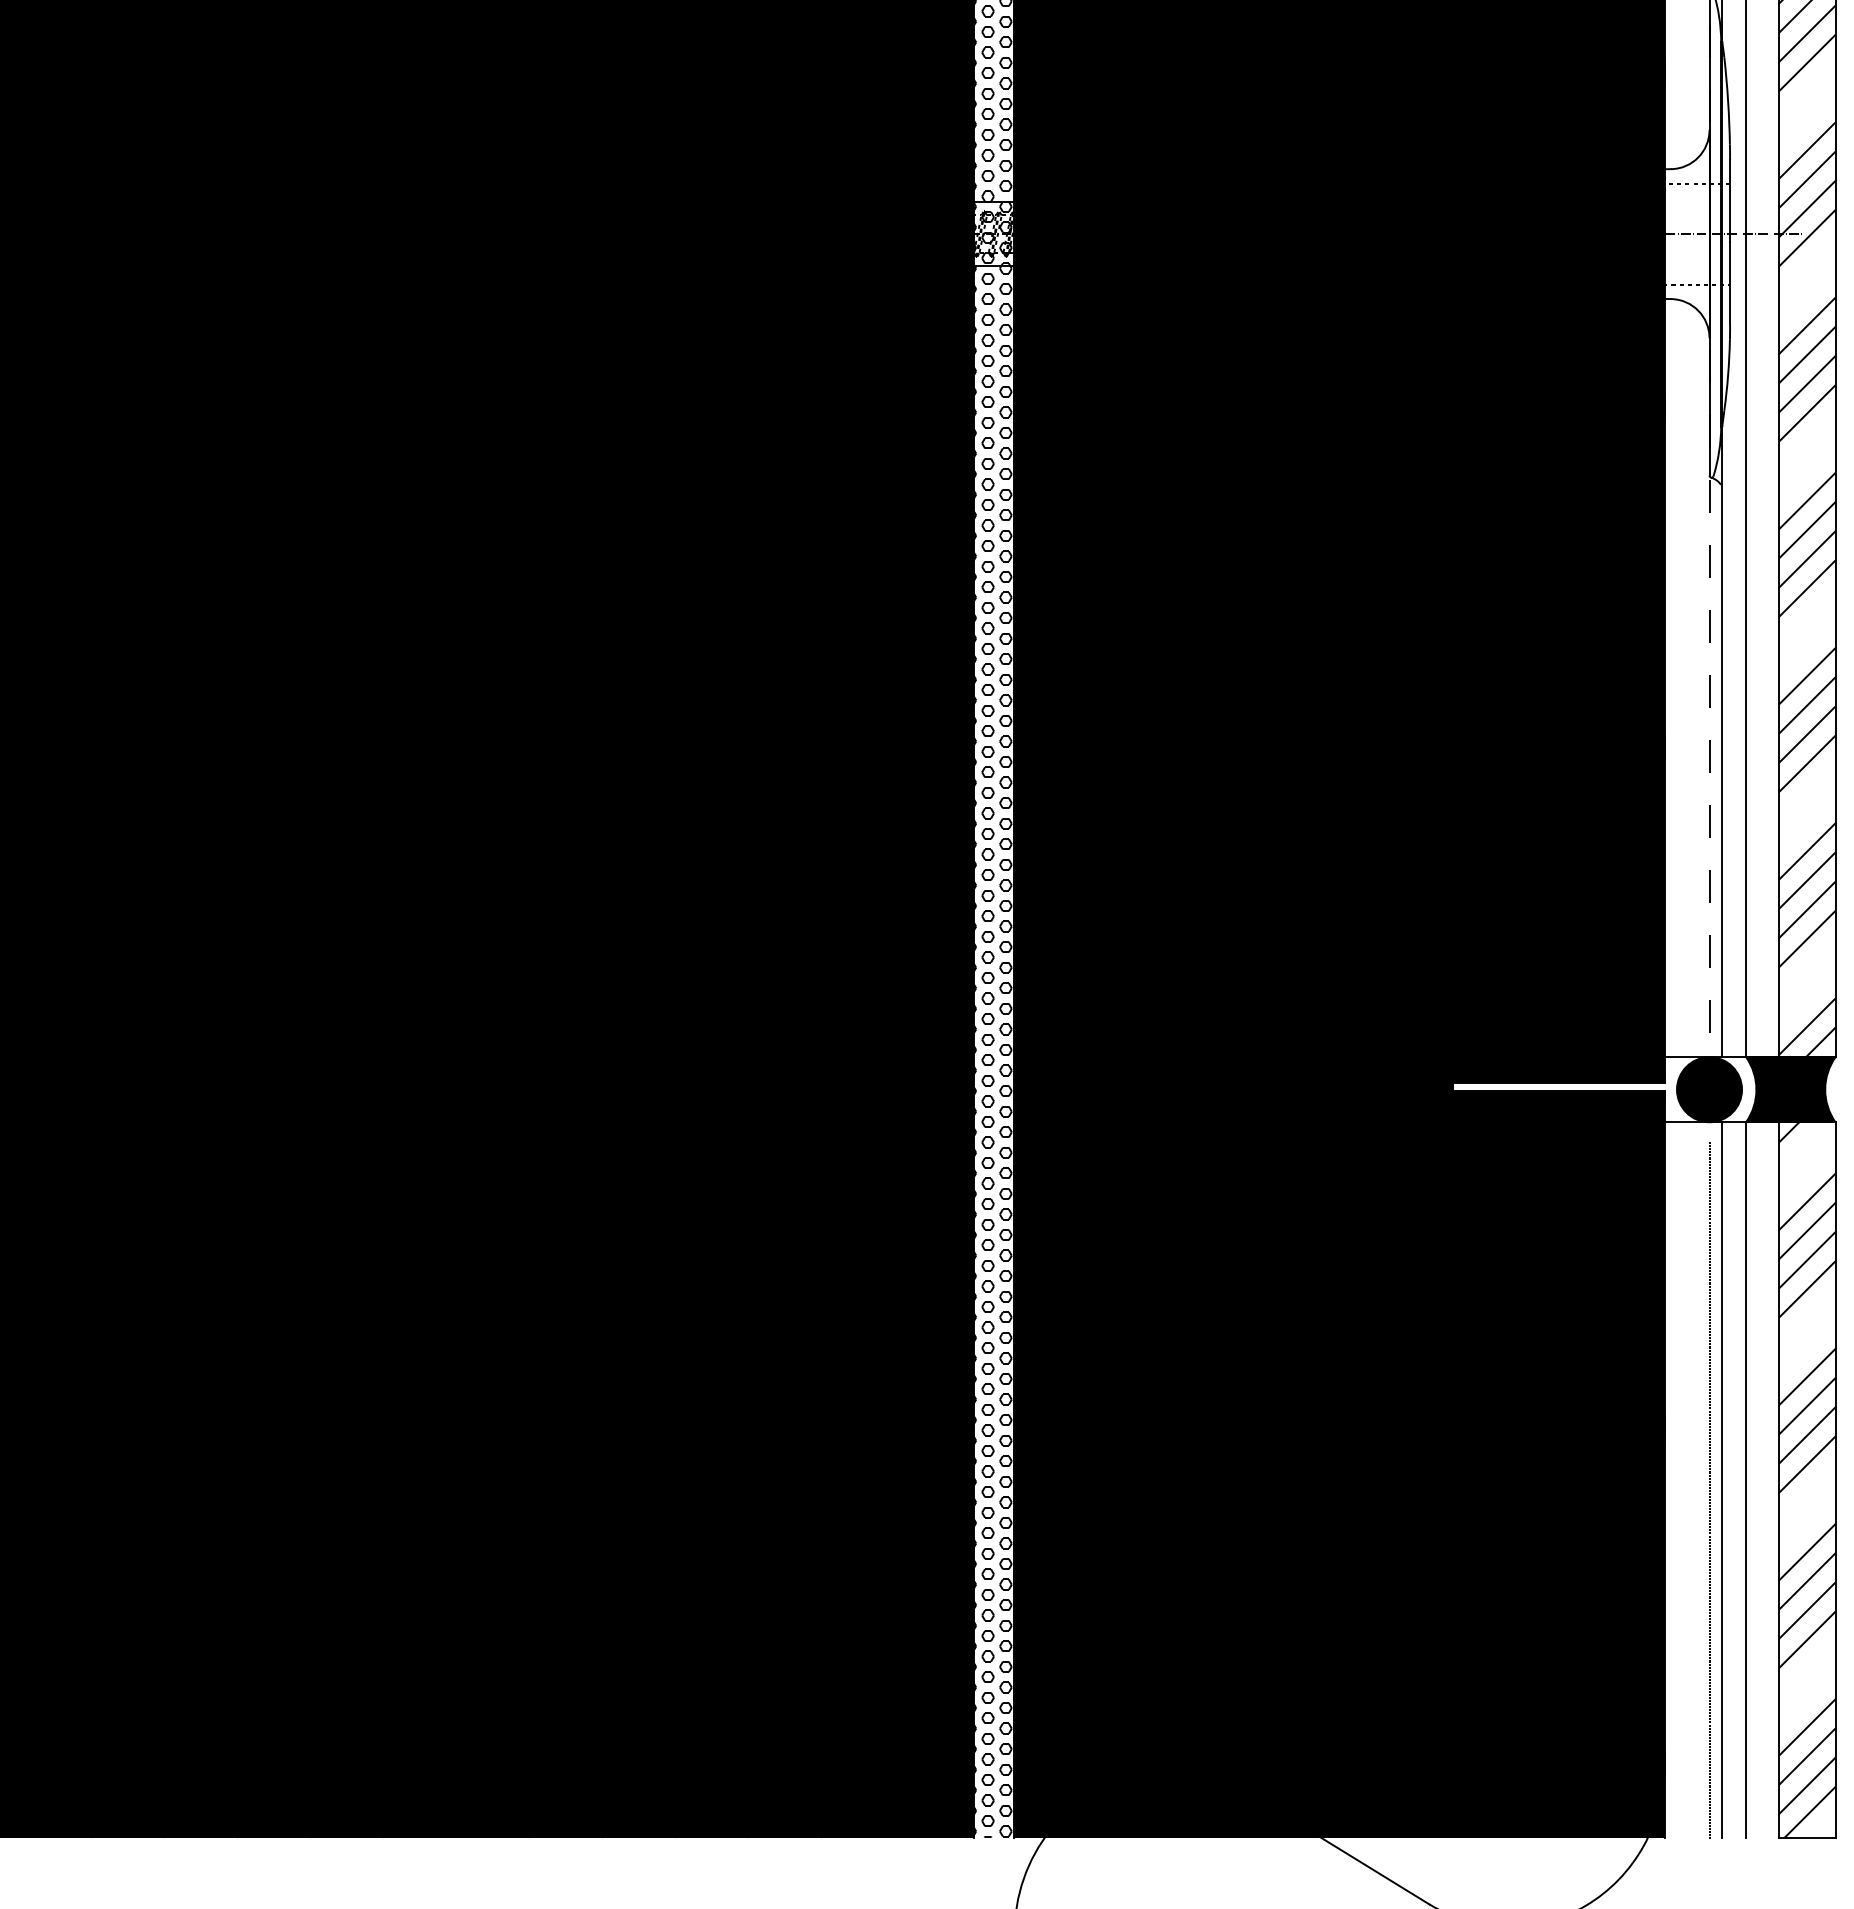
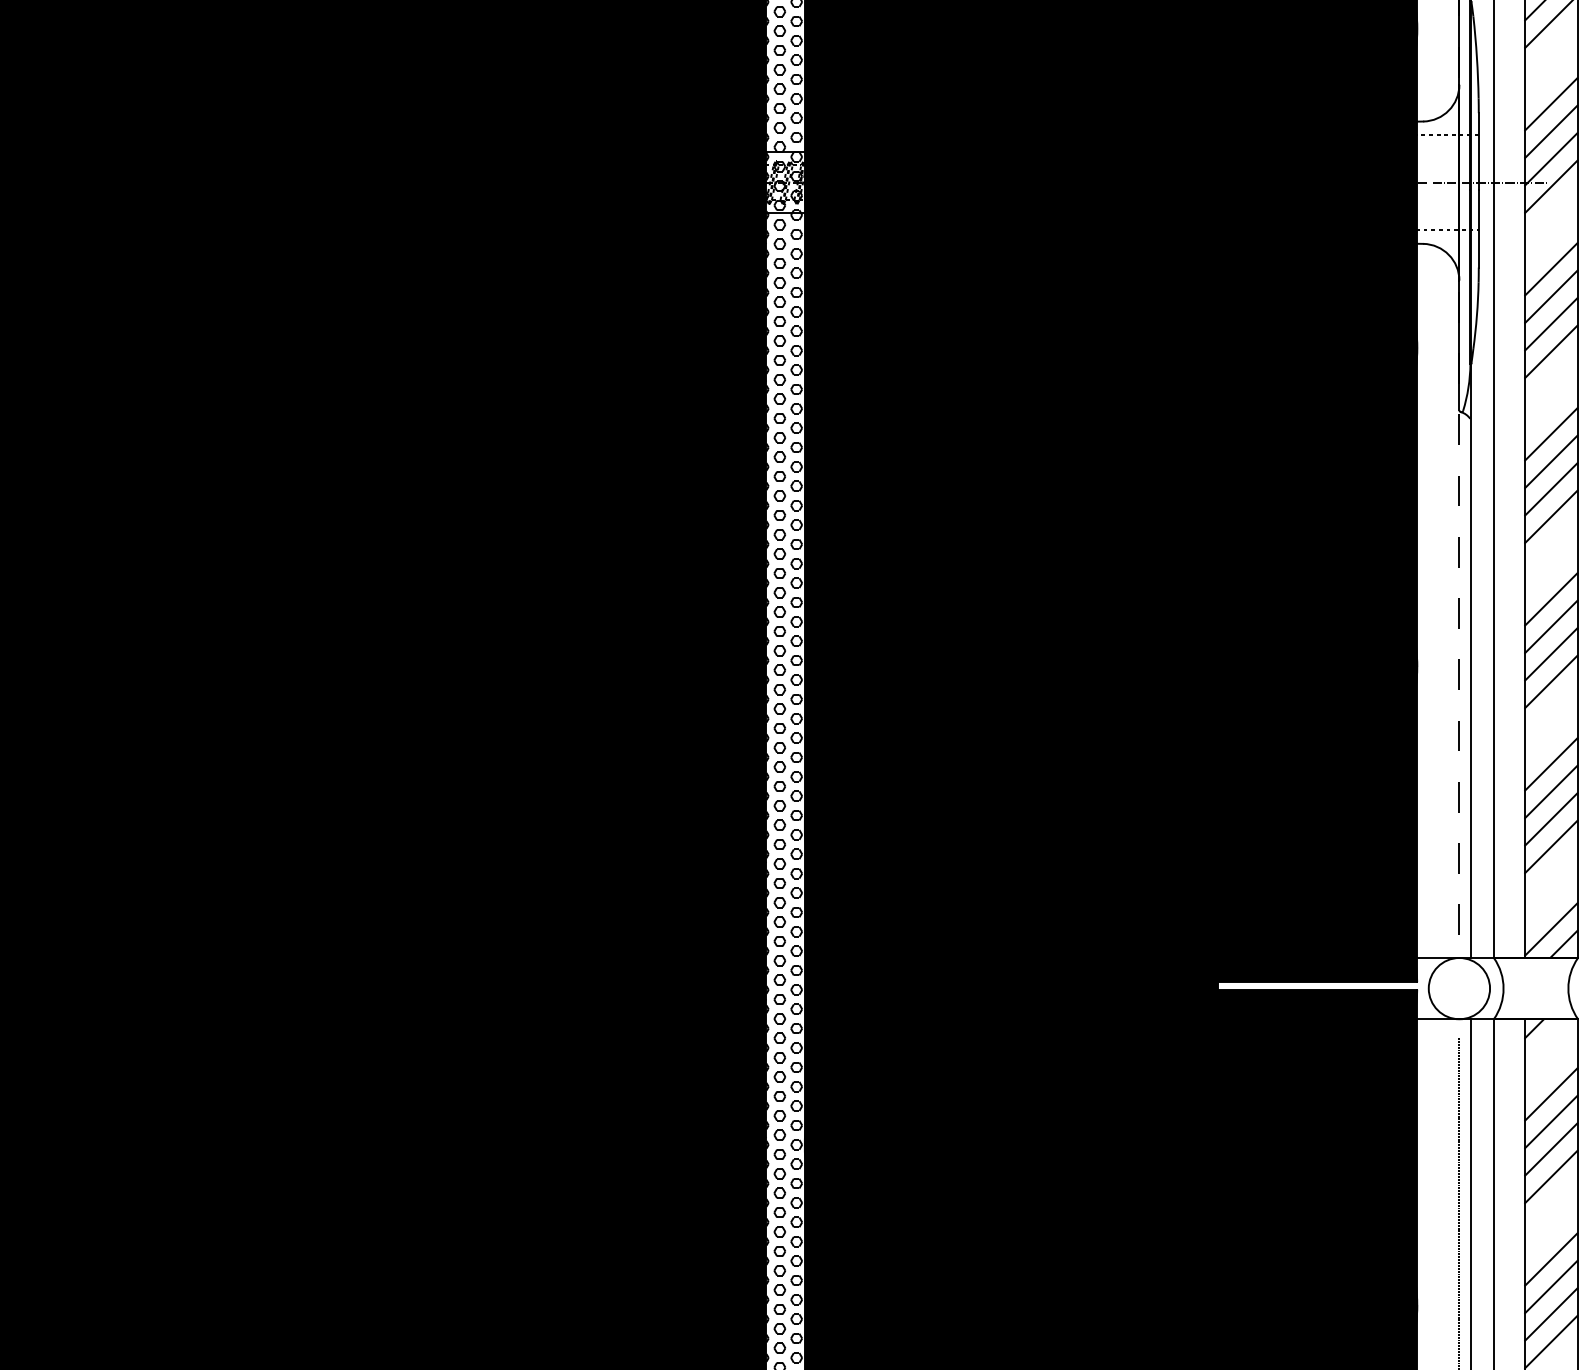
fill: (1709, 1089) -> (1459, 988), removed
fill: (1790, 1089) -> (1535, 988), removed

